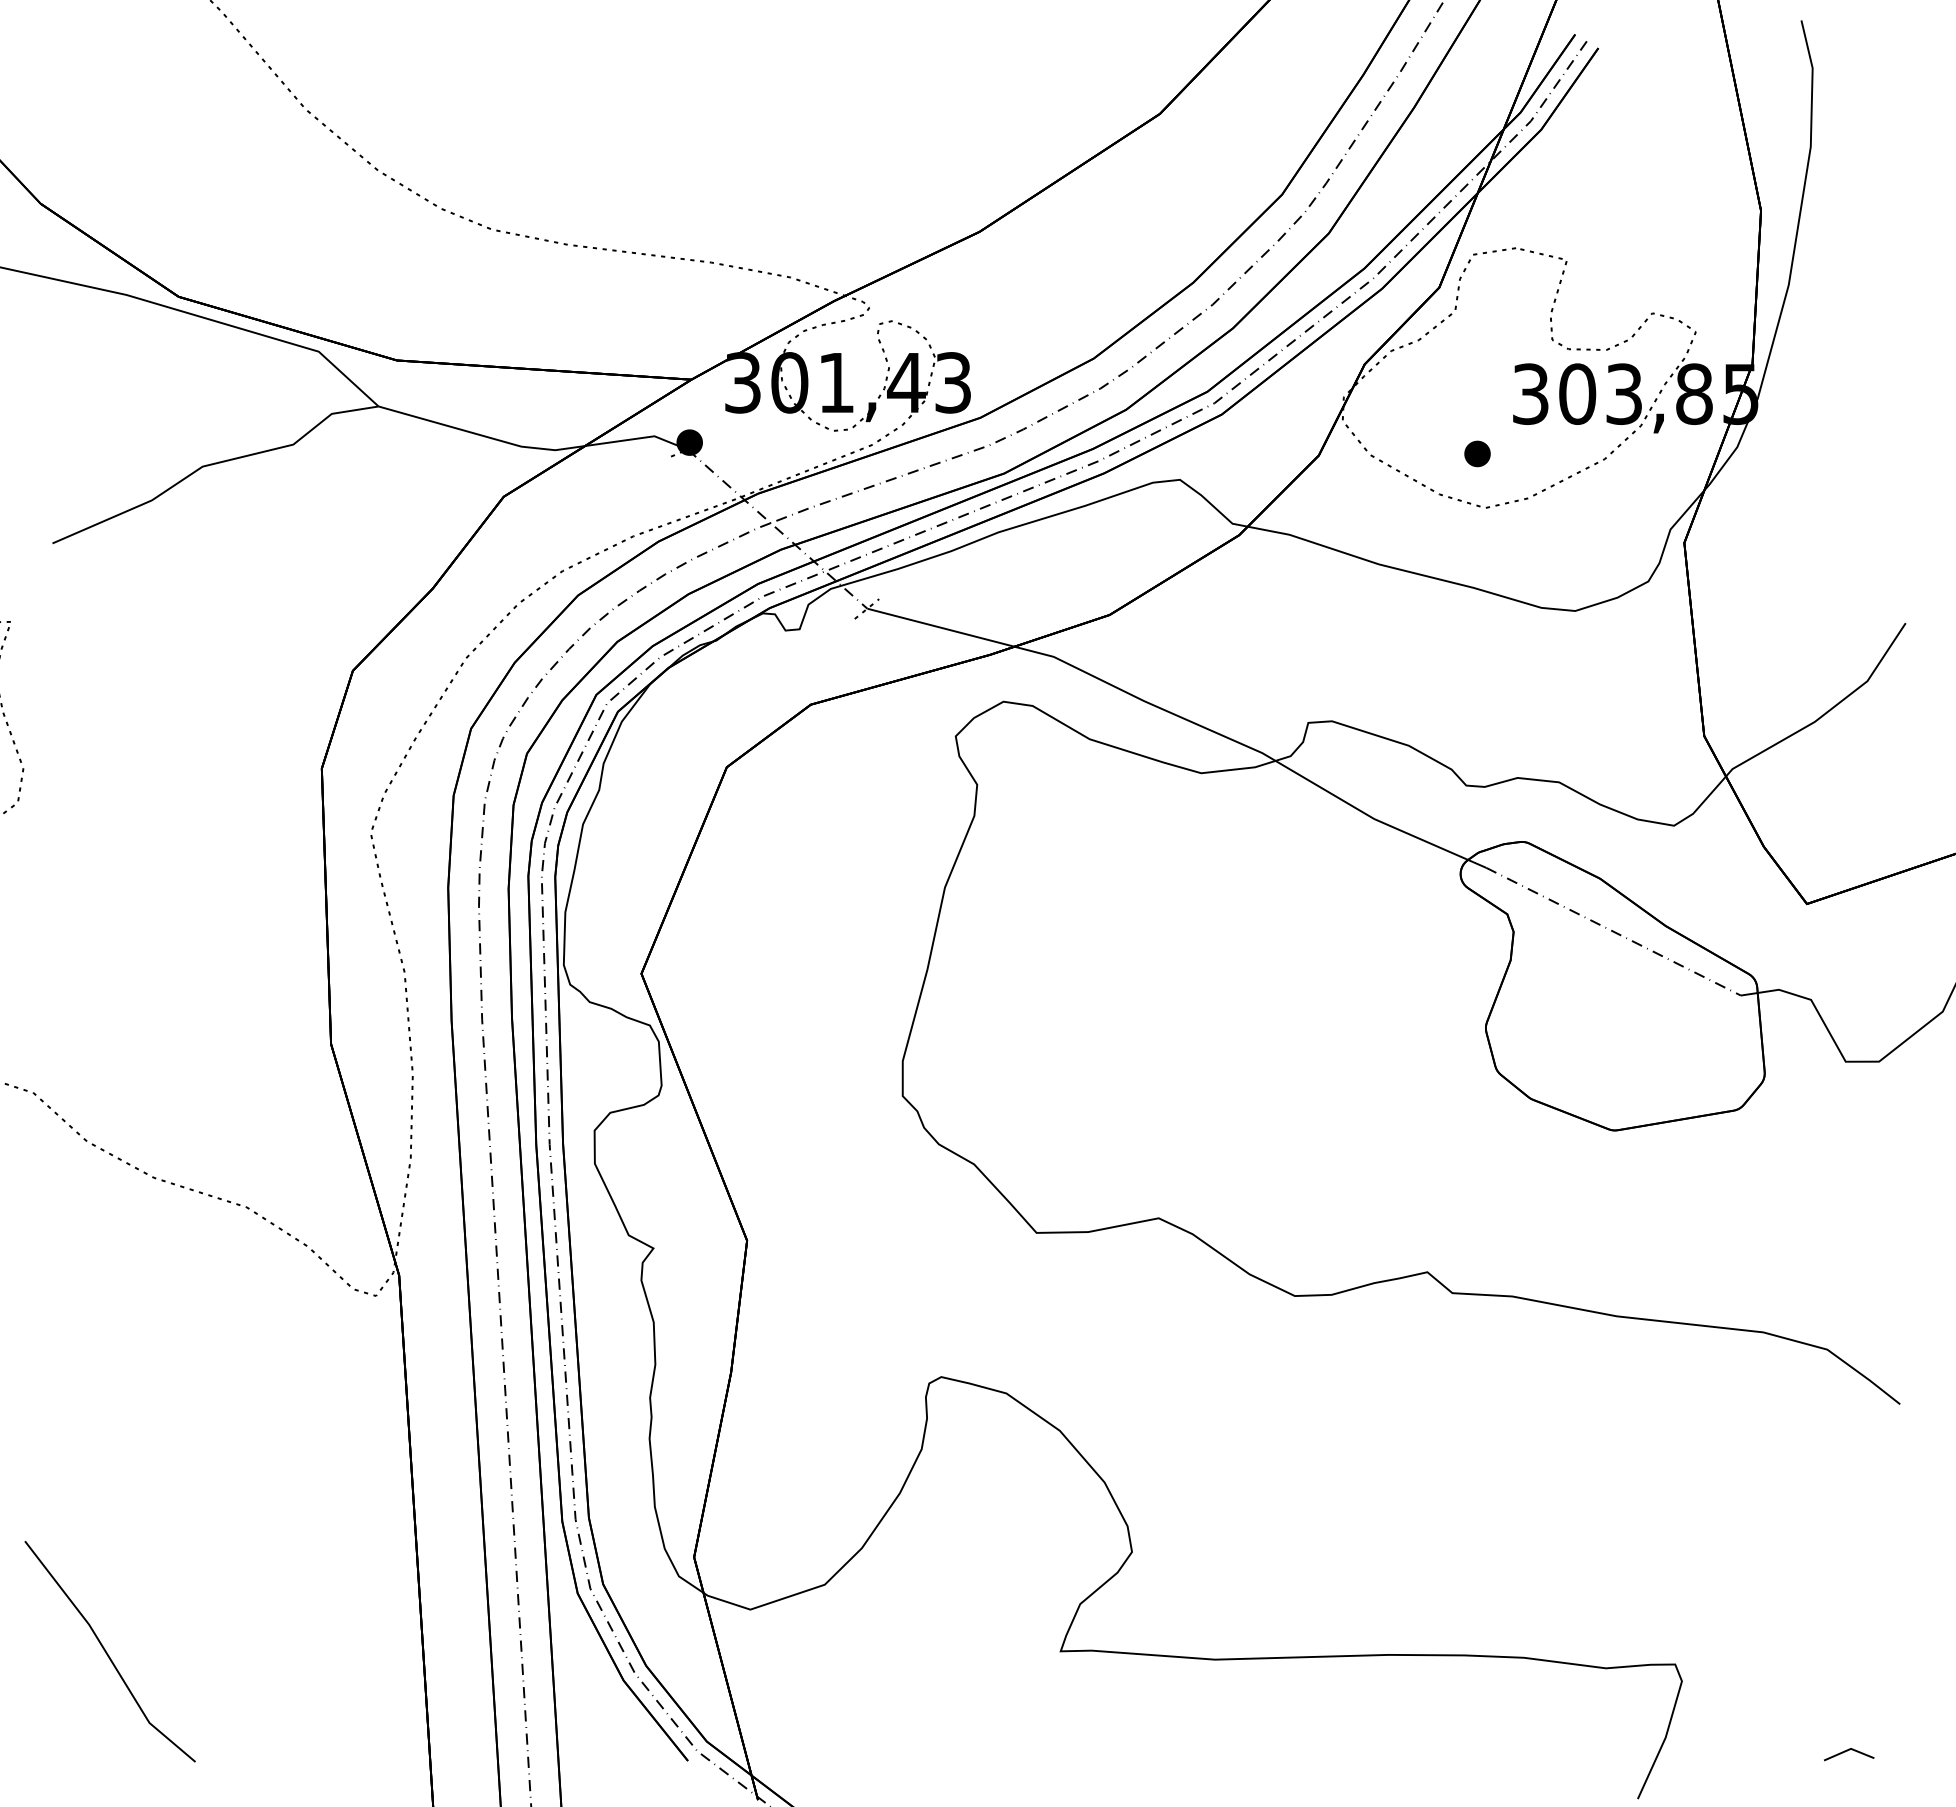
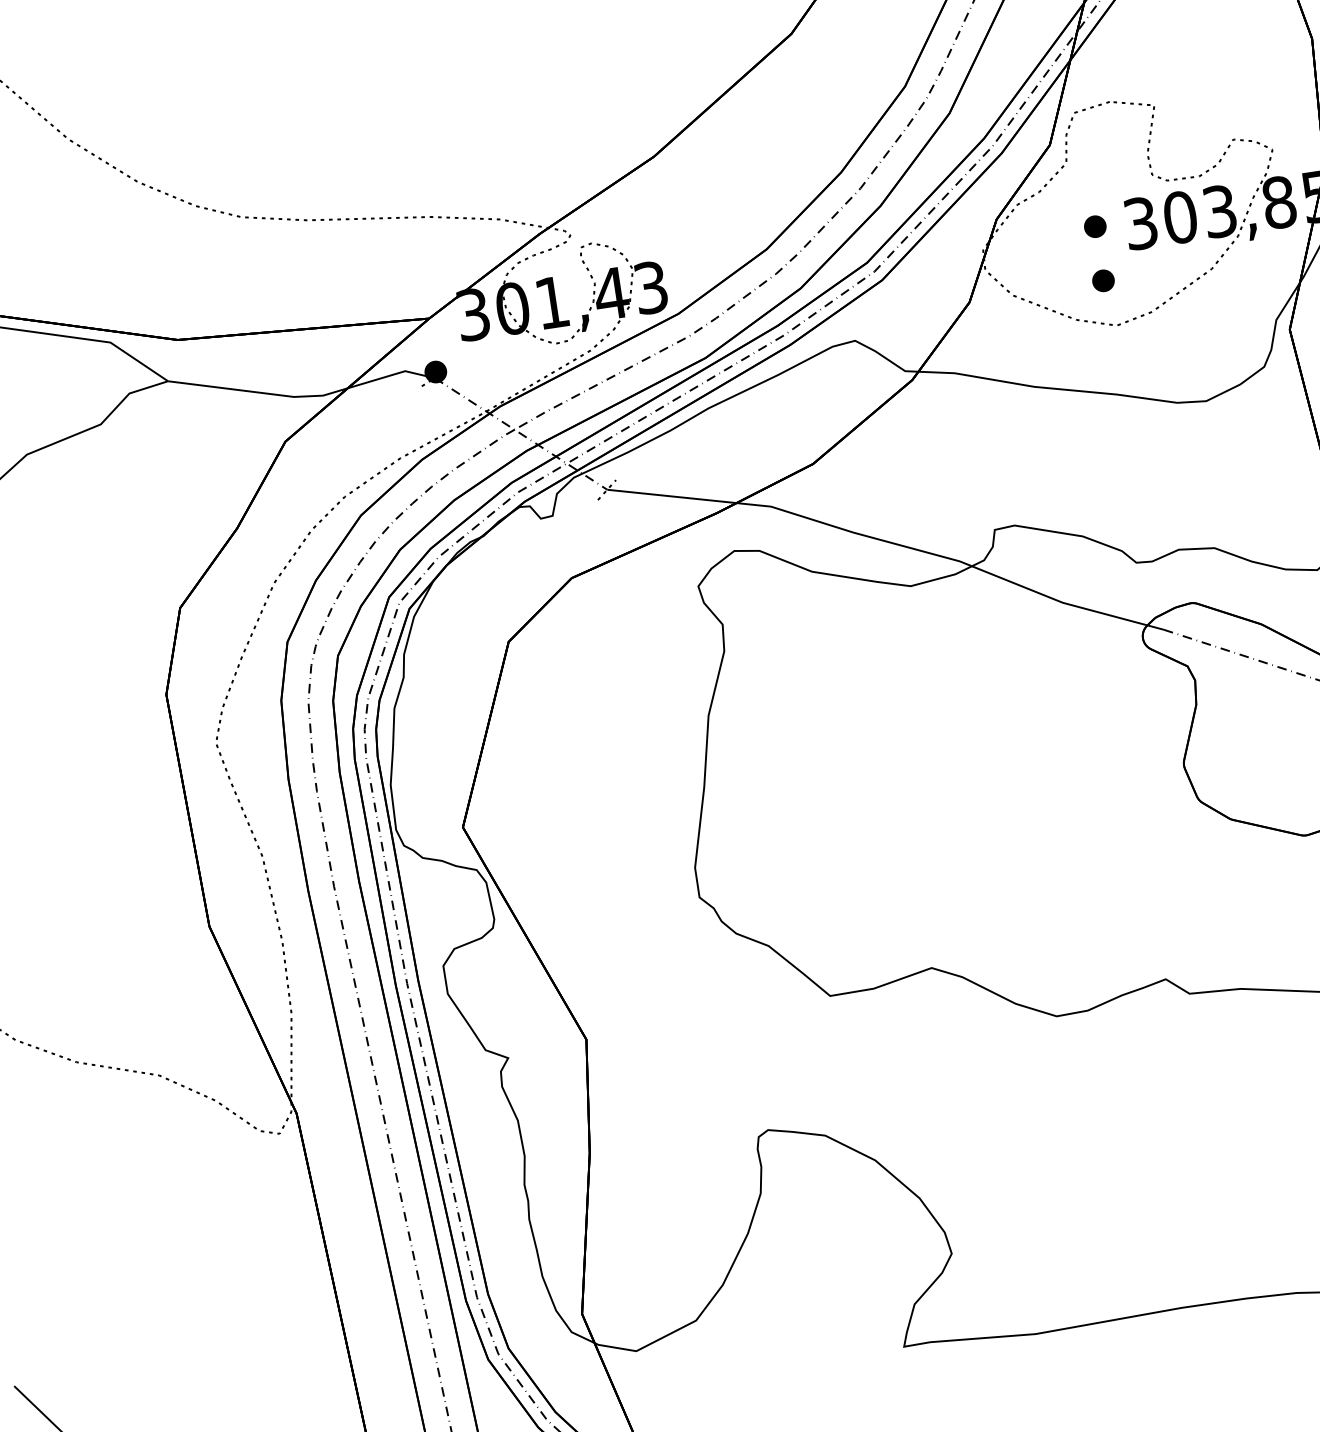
part: (1477, 389) -> (1095, 226), added

